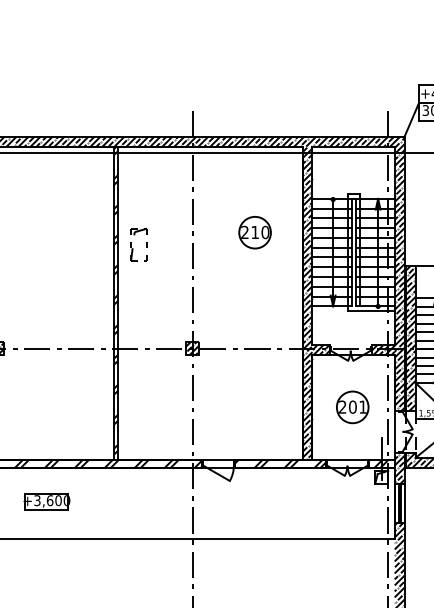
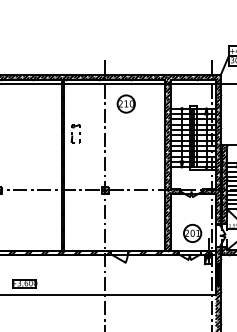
part: (253, 231) -> (125, 103), moved
part: (352, 405) -> (192, 232), moved
part: (46, 500) -> (24, 283), moved

